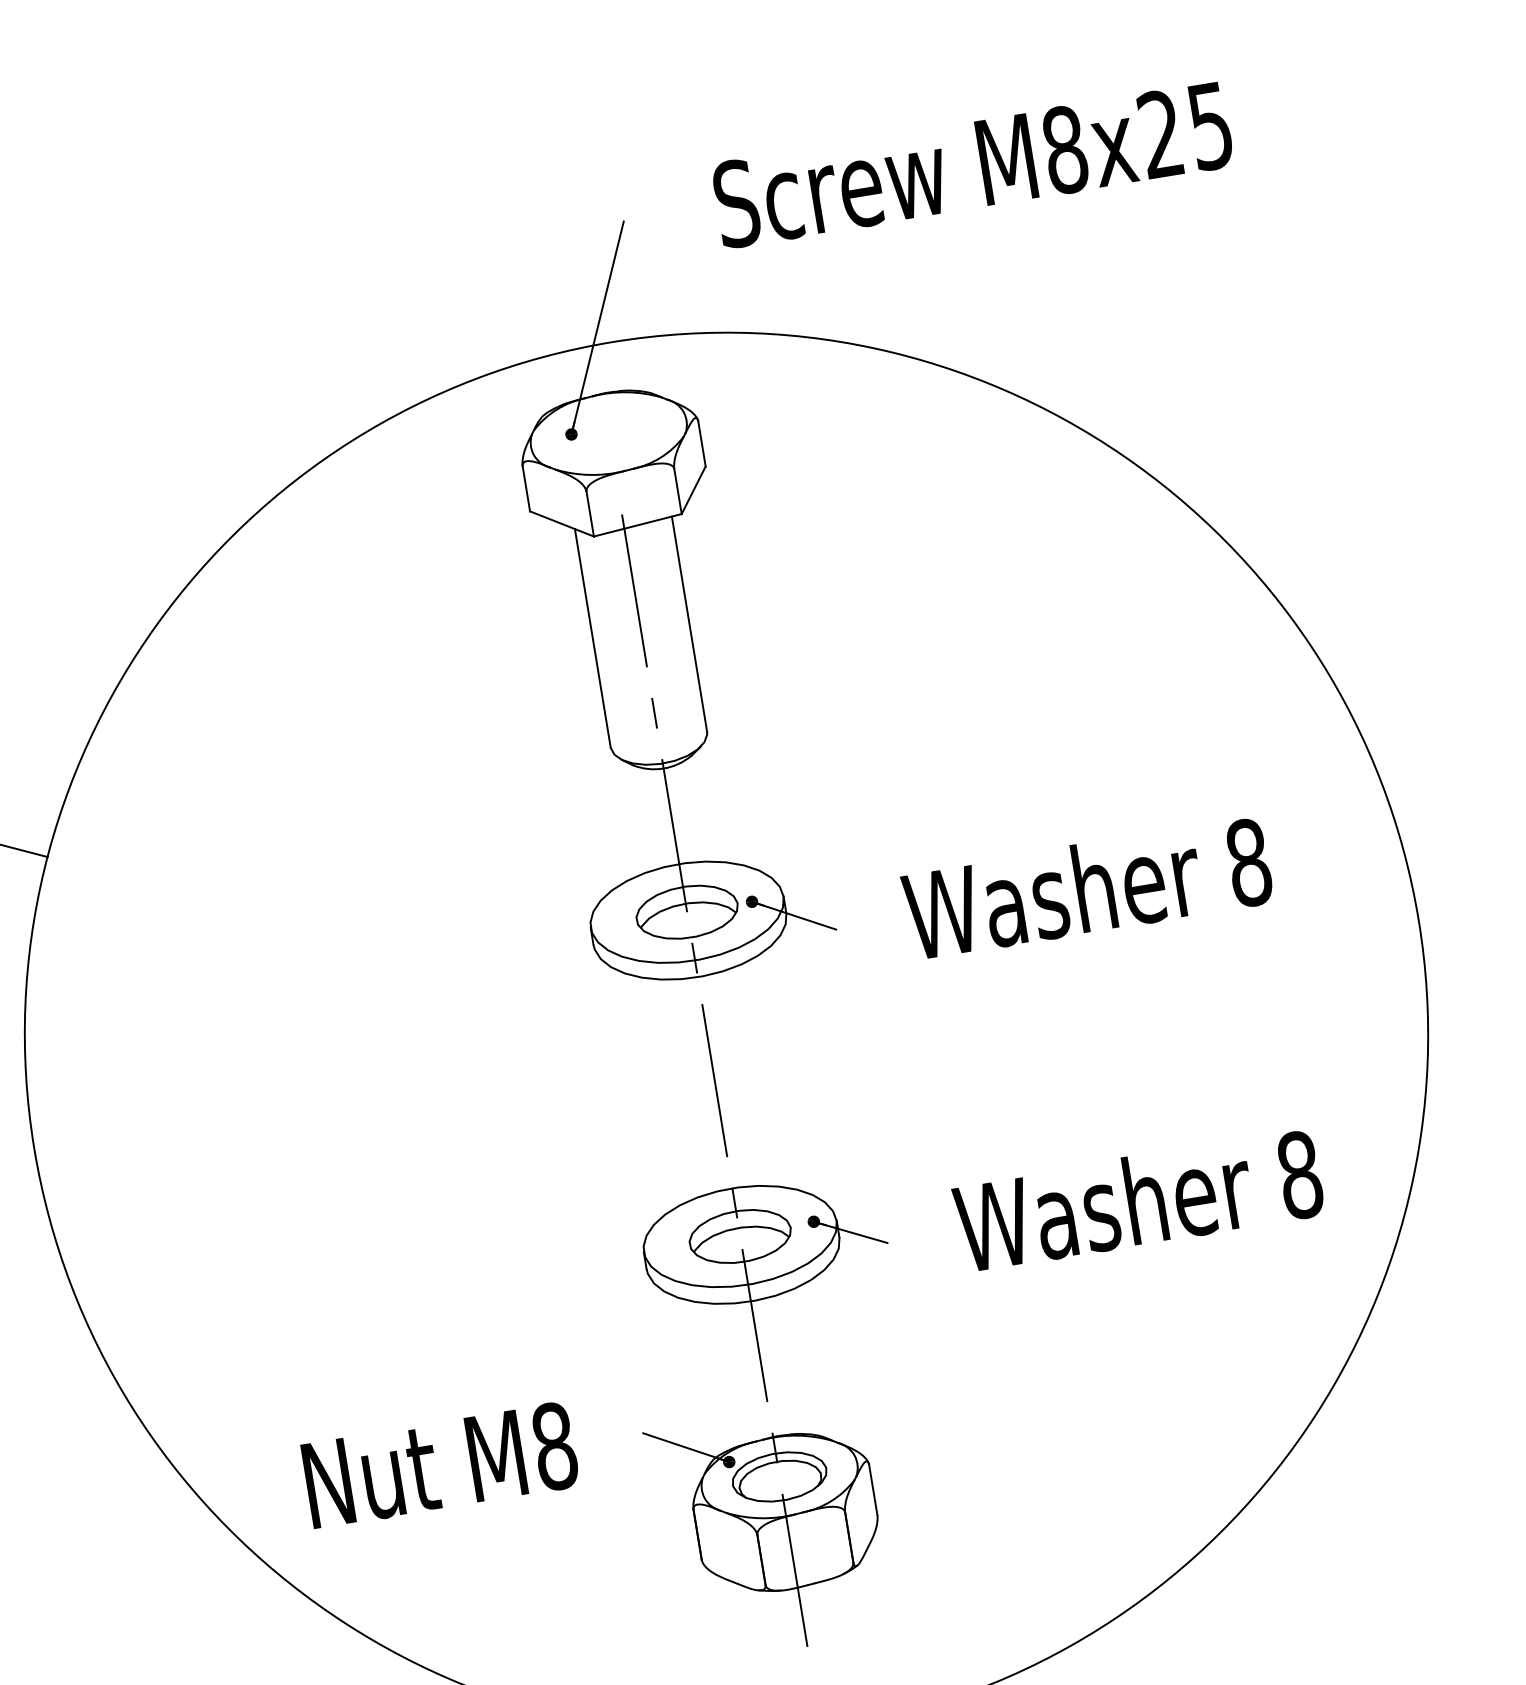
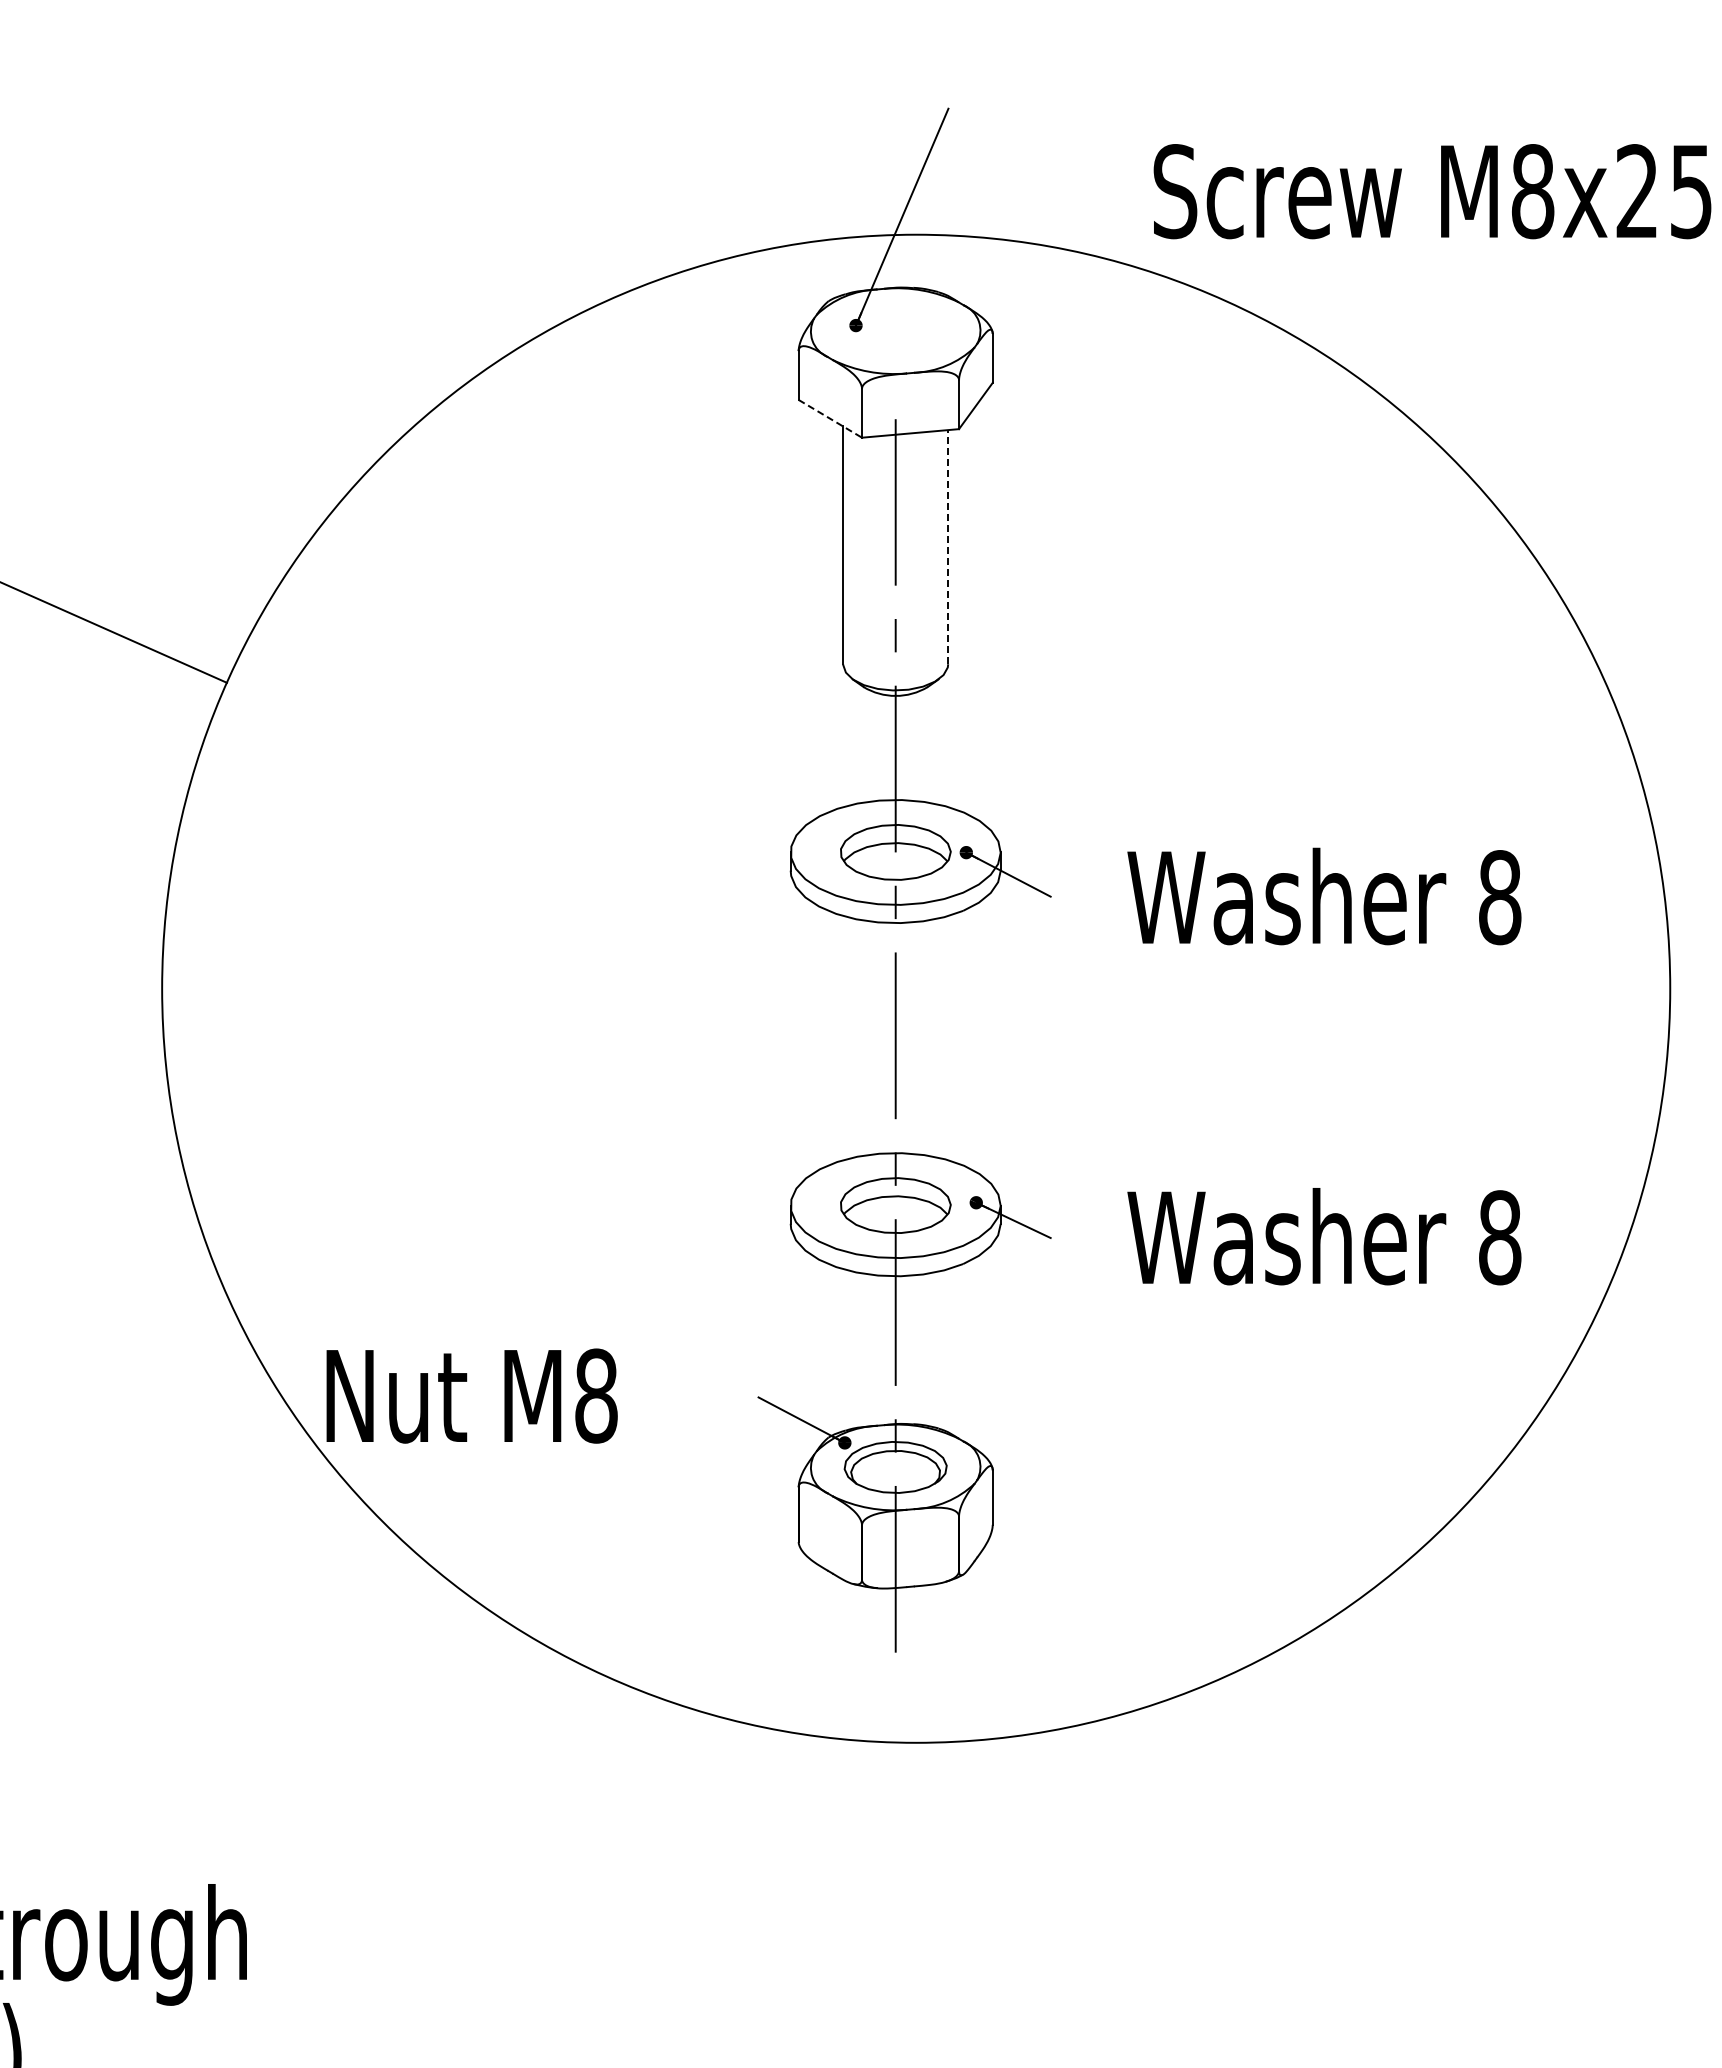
text: (972, 165) -> (1432, 191), moved
line: (562, 523) -> (830, 418), solid -> dashed
line: (689, 623) -> (948, 546), solid -> dashed
text: (439, 1464) -> (471, 1395), moved

